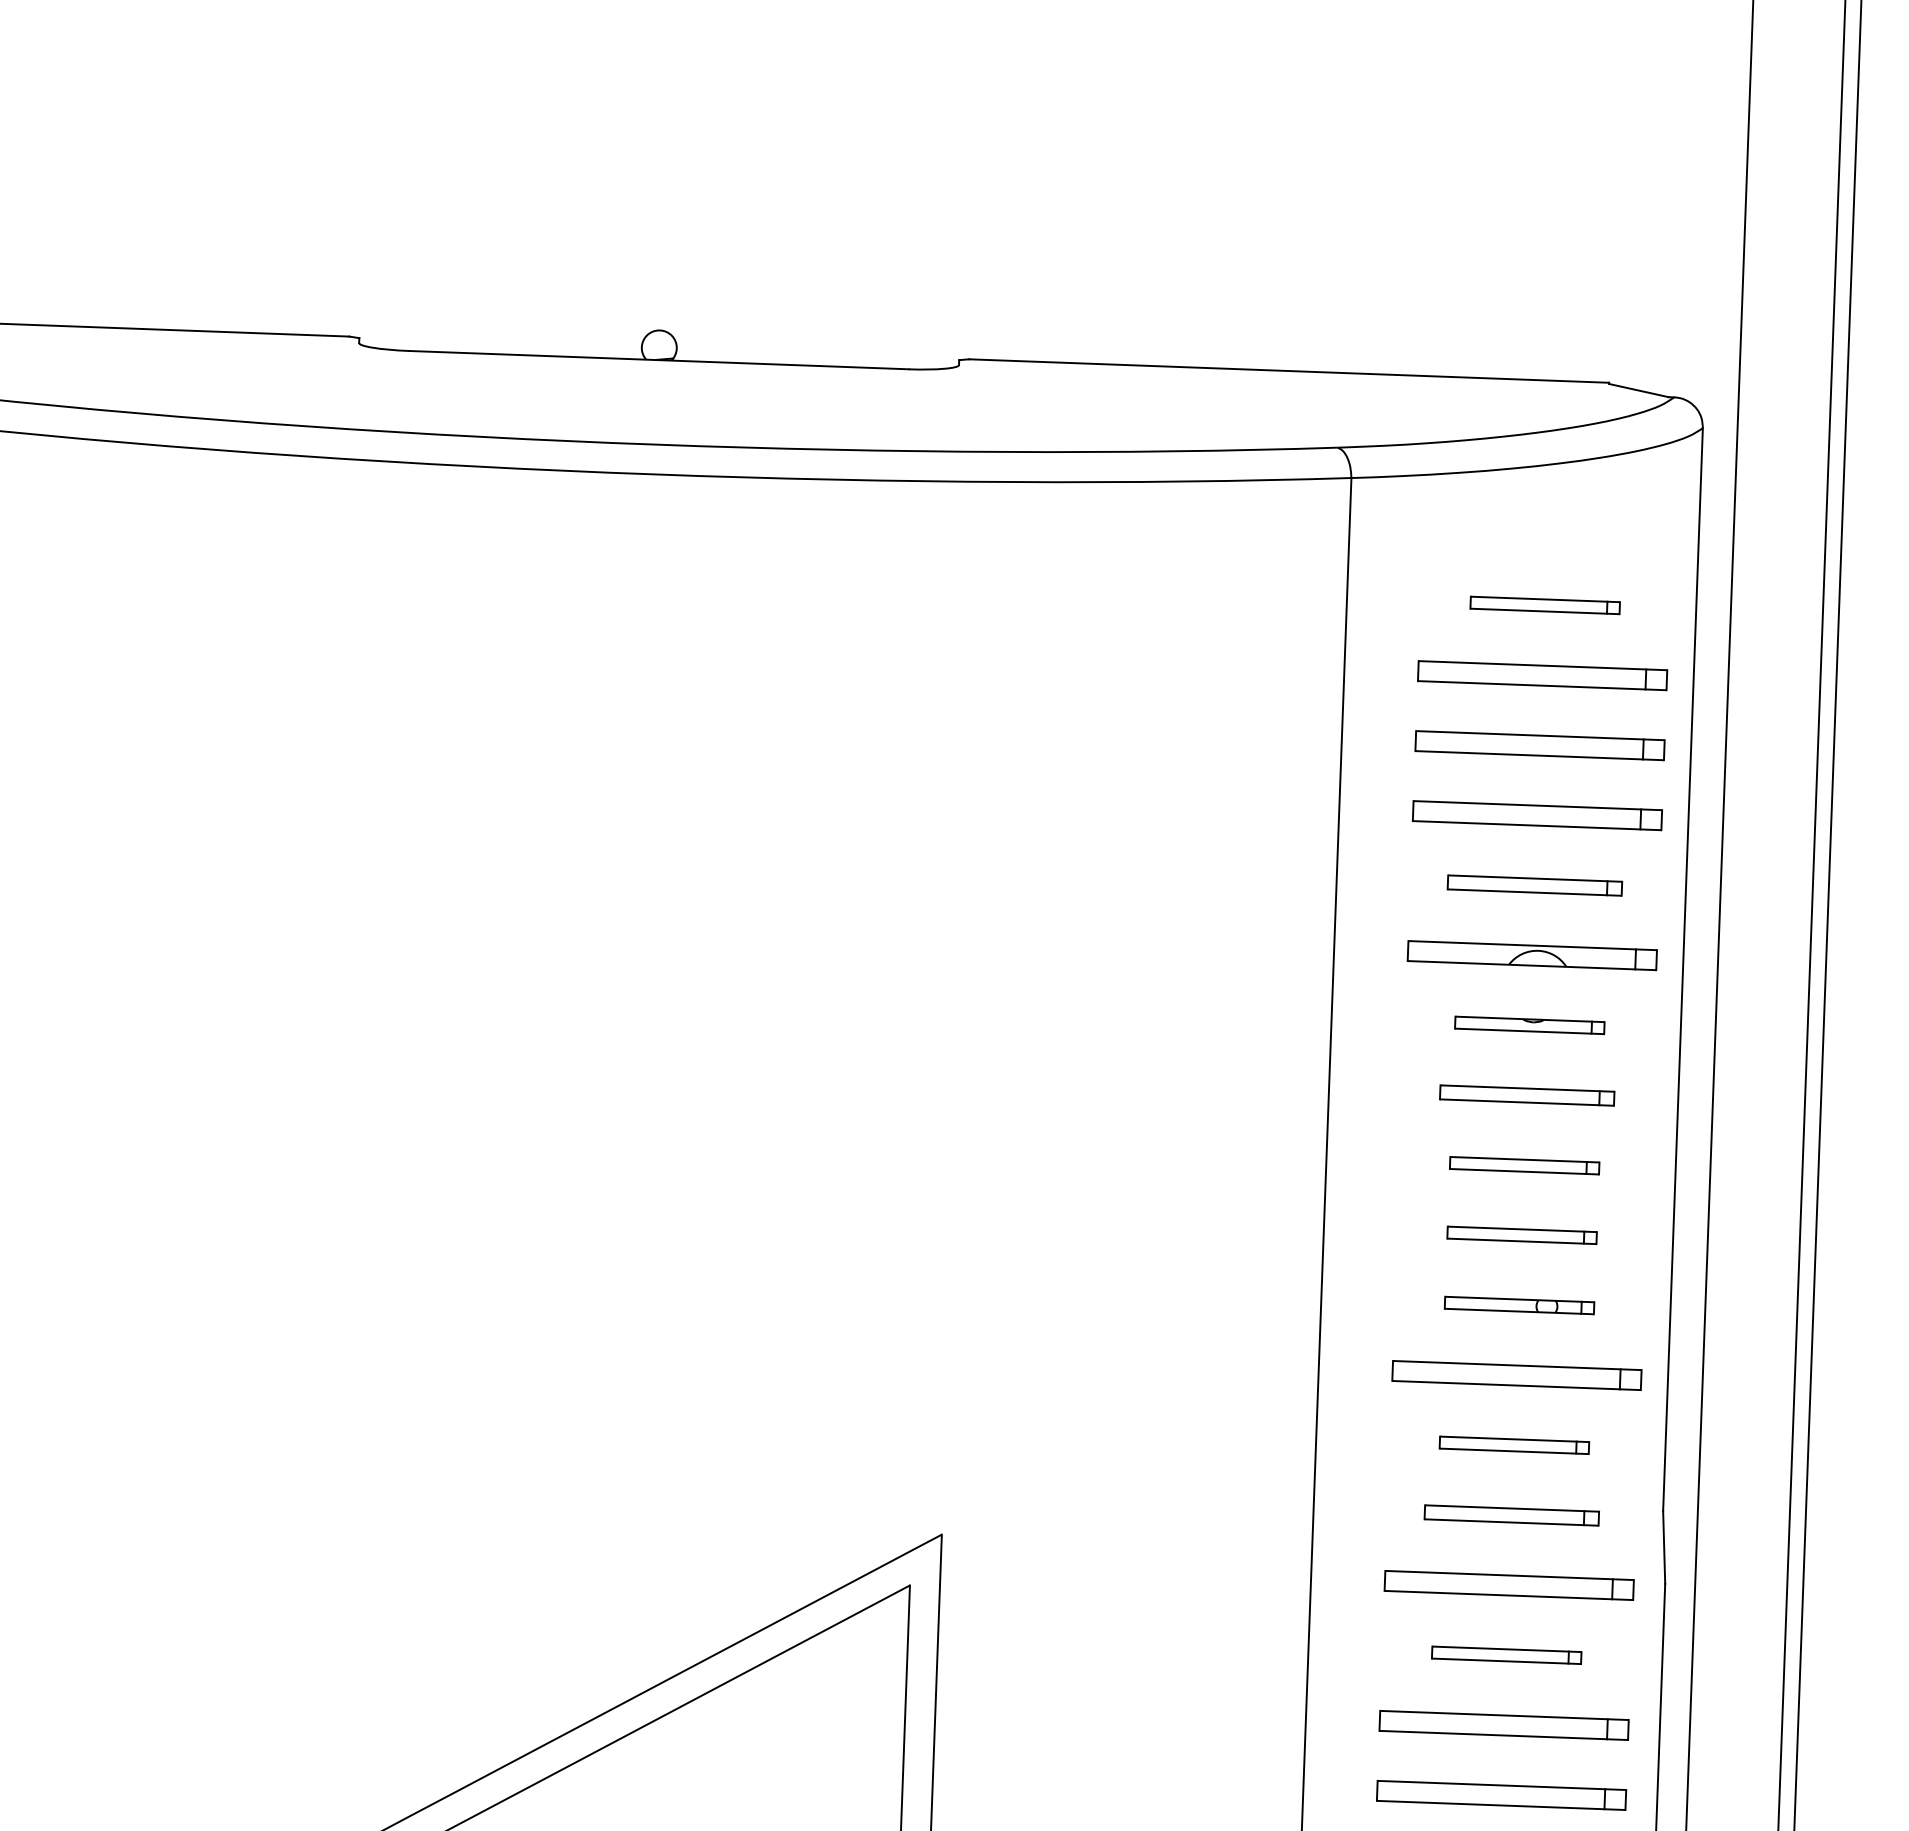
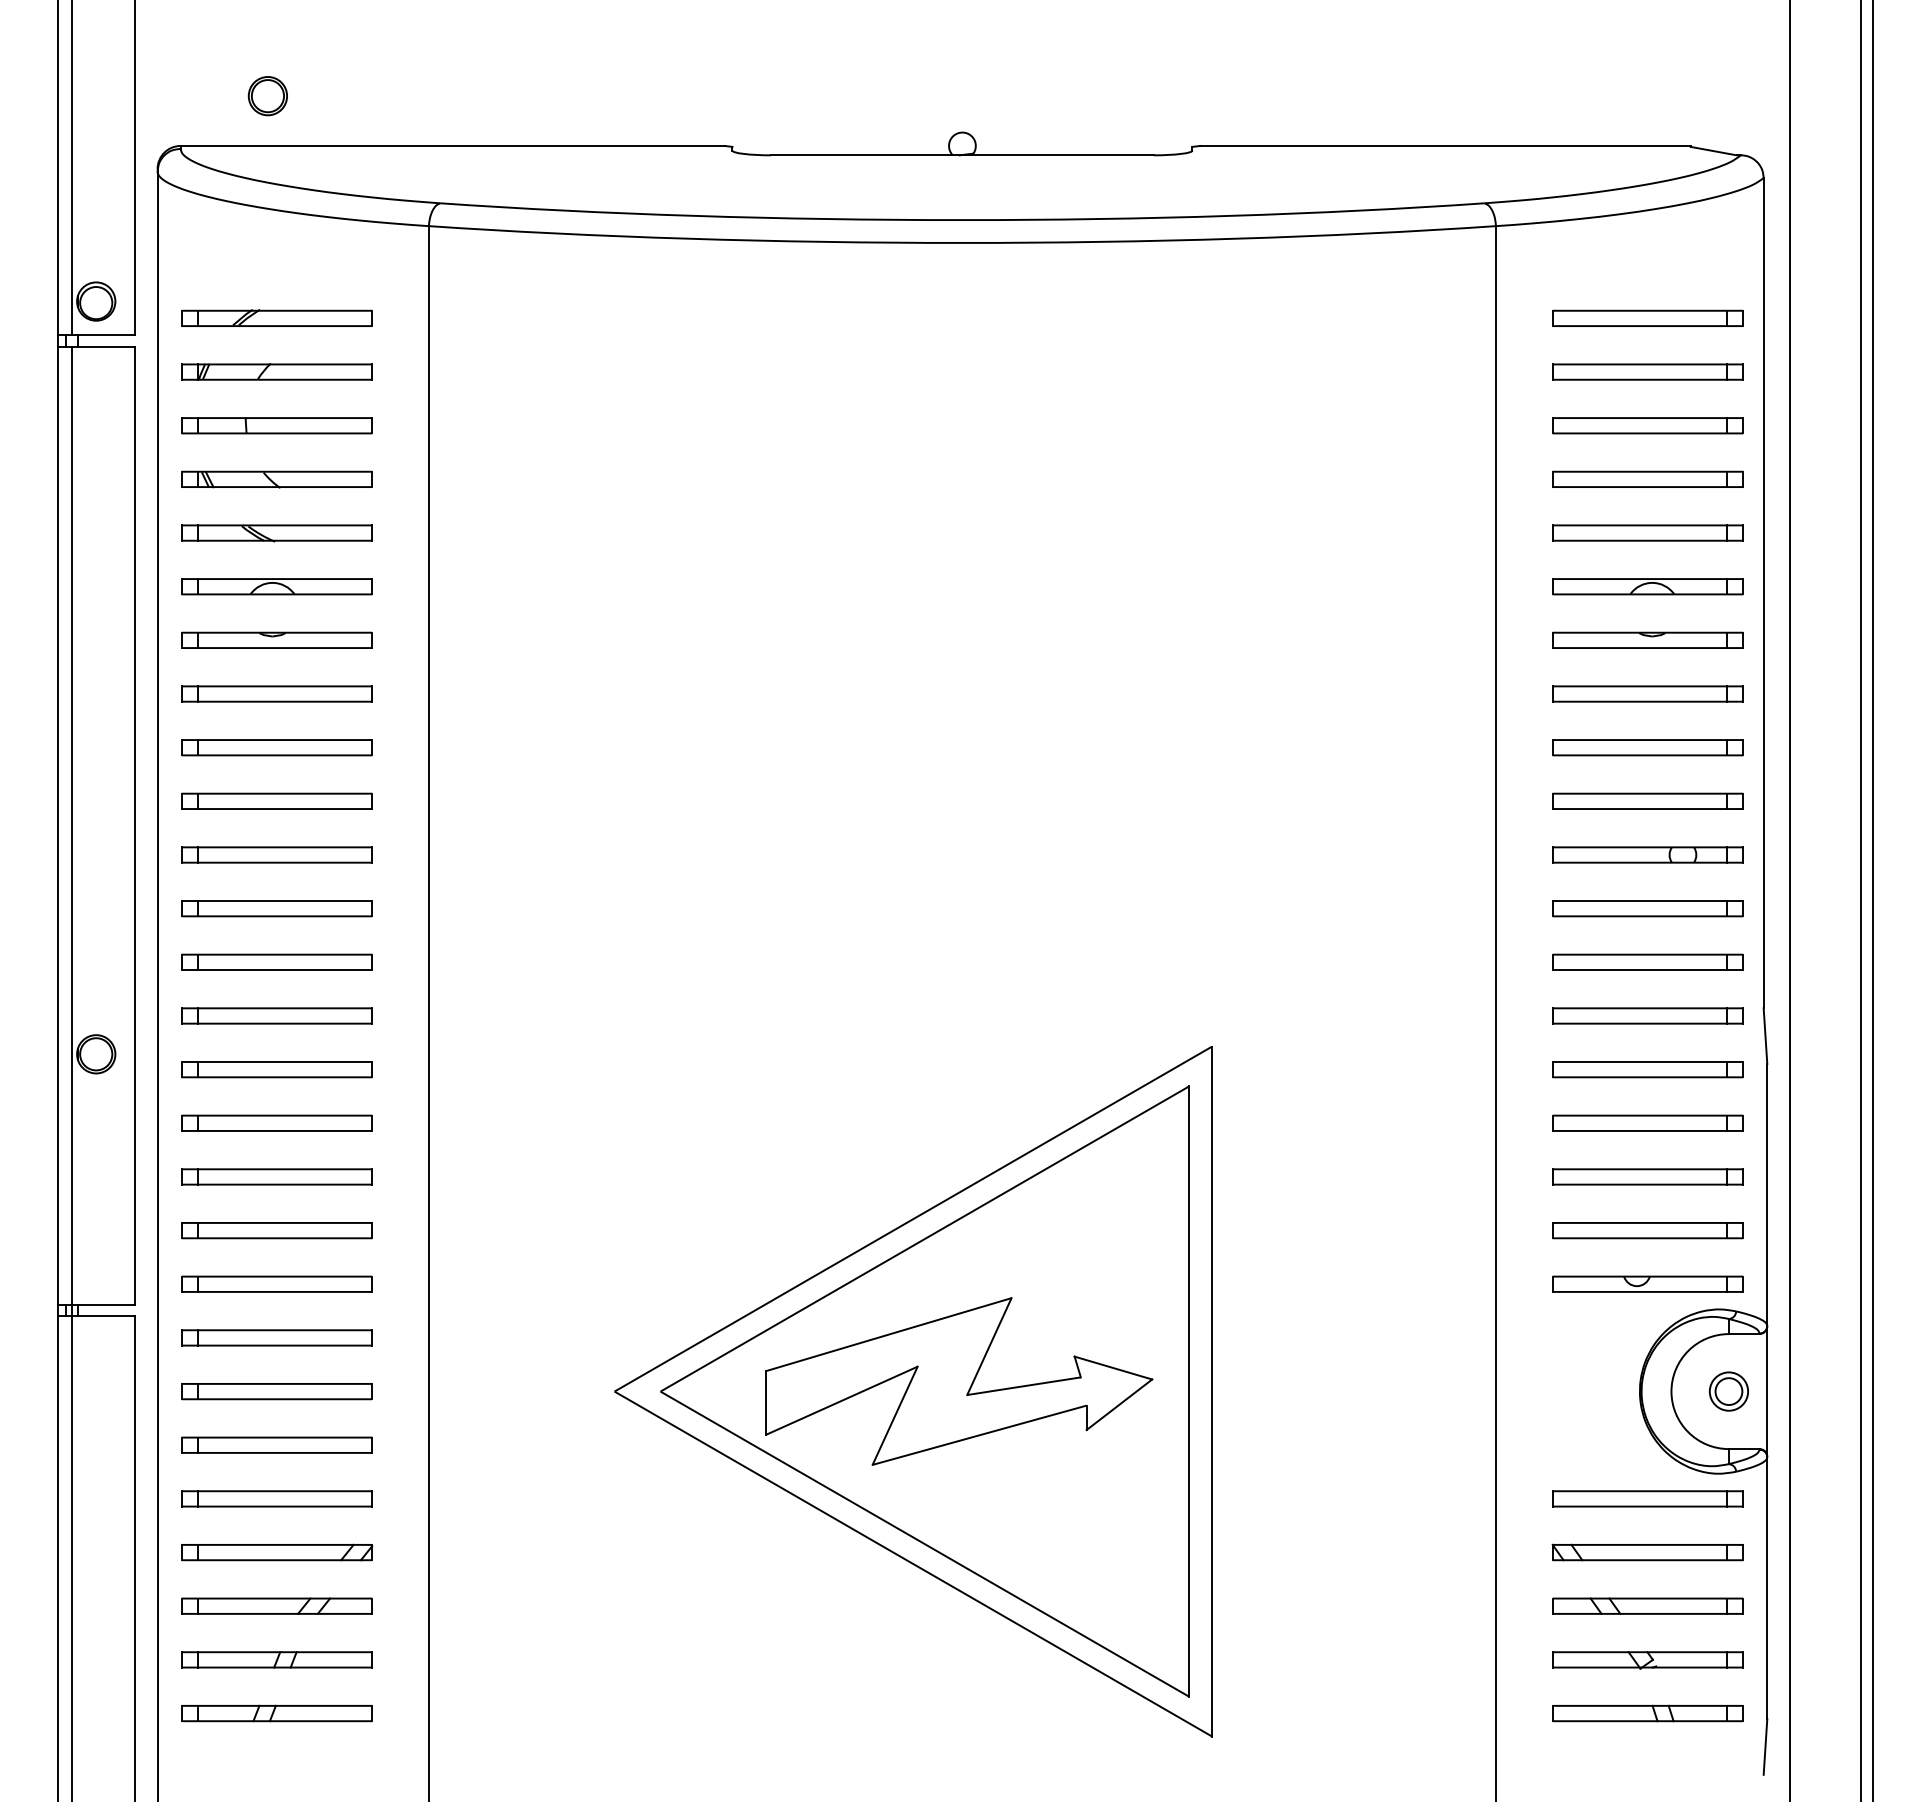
part: (1544, 604) -> (1647, 317), size x1.67
part: (1534, 884) -> (1647, 532), size x1.43
part: (1529, 1024) -> (1647, 639), size x1.67
part: (1526, 1094) -> (1647, 693), size x1.43
part: (1524, 1165) -> (1647, 747), size x1.67
part: (1521, 1234) -> (1647, 800), size x1.67
part: (1518, 1304) -> (1647, 854), size x1.67
part: (1513, 1444) -> (1647, 961), size x1.67
part: (1511, 1514) -> (1647, 1015), size x1.43
part: (1506, 1654) -> (1647, 1122), size x1.67

